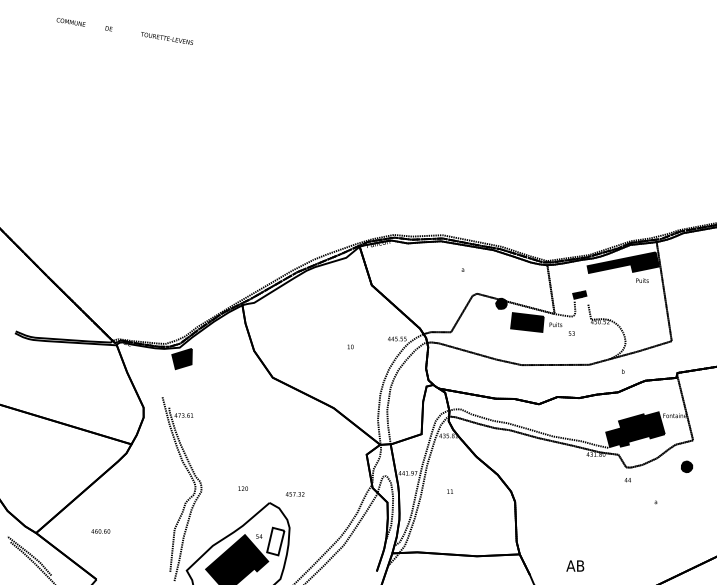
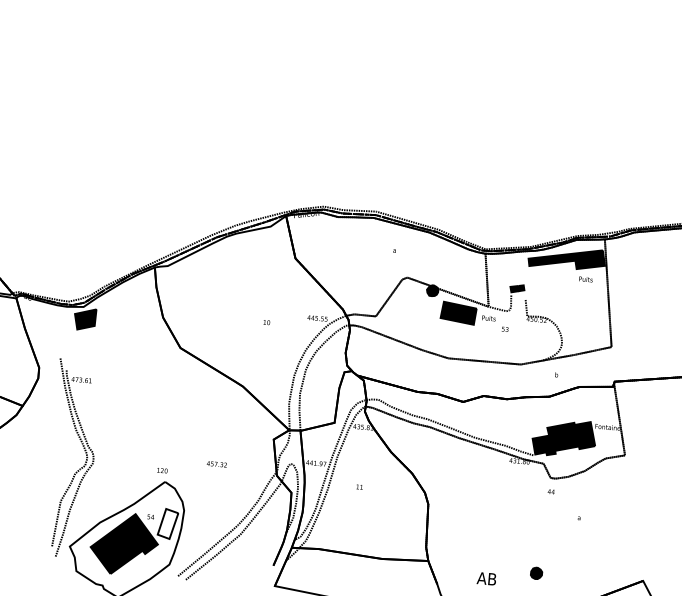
part: (687, 466) -> (537, 573), moved
text: (242, 488) -> (161, 470), moved
text: (294, 494) -> (216, 464), moved

